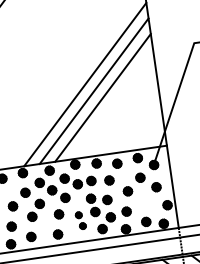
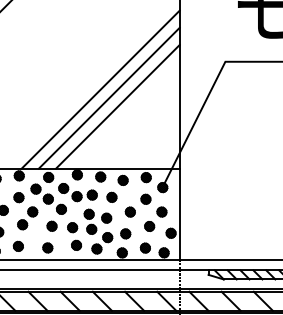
part: (147, 201) -> (149, 226), added
part: (80, 220) -> (74, 236), size x1.43

